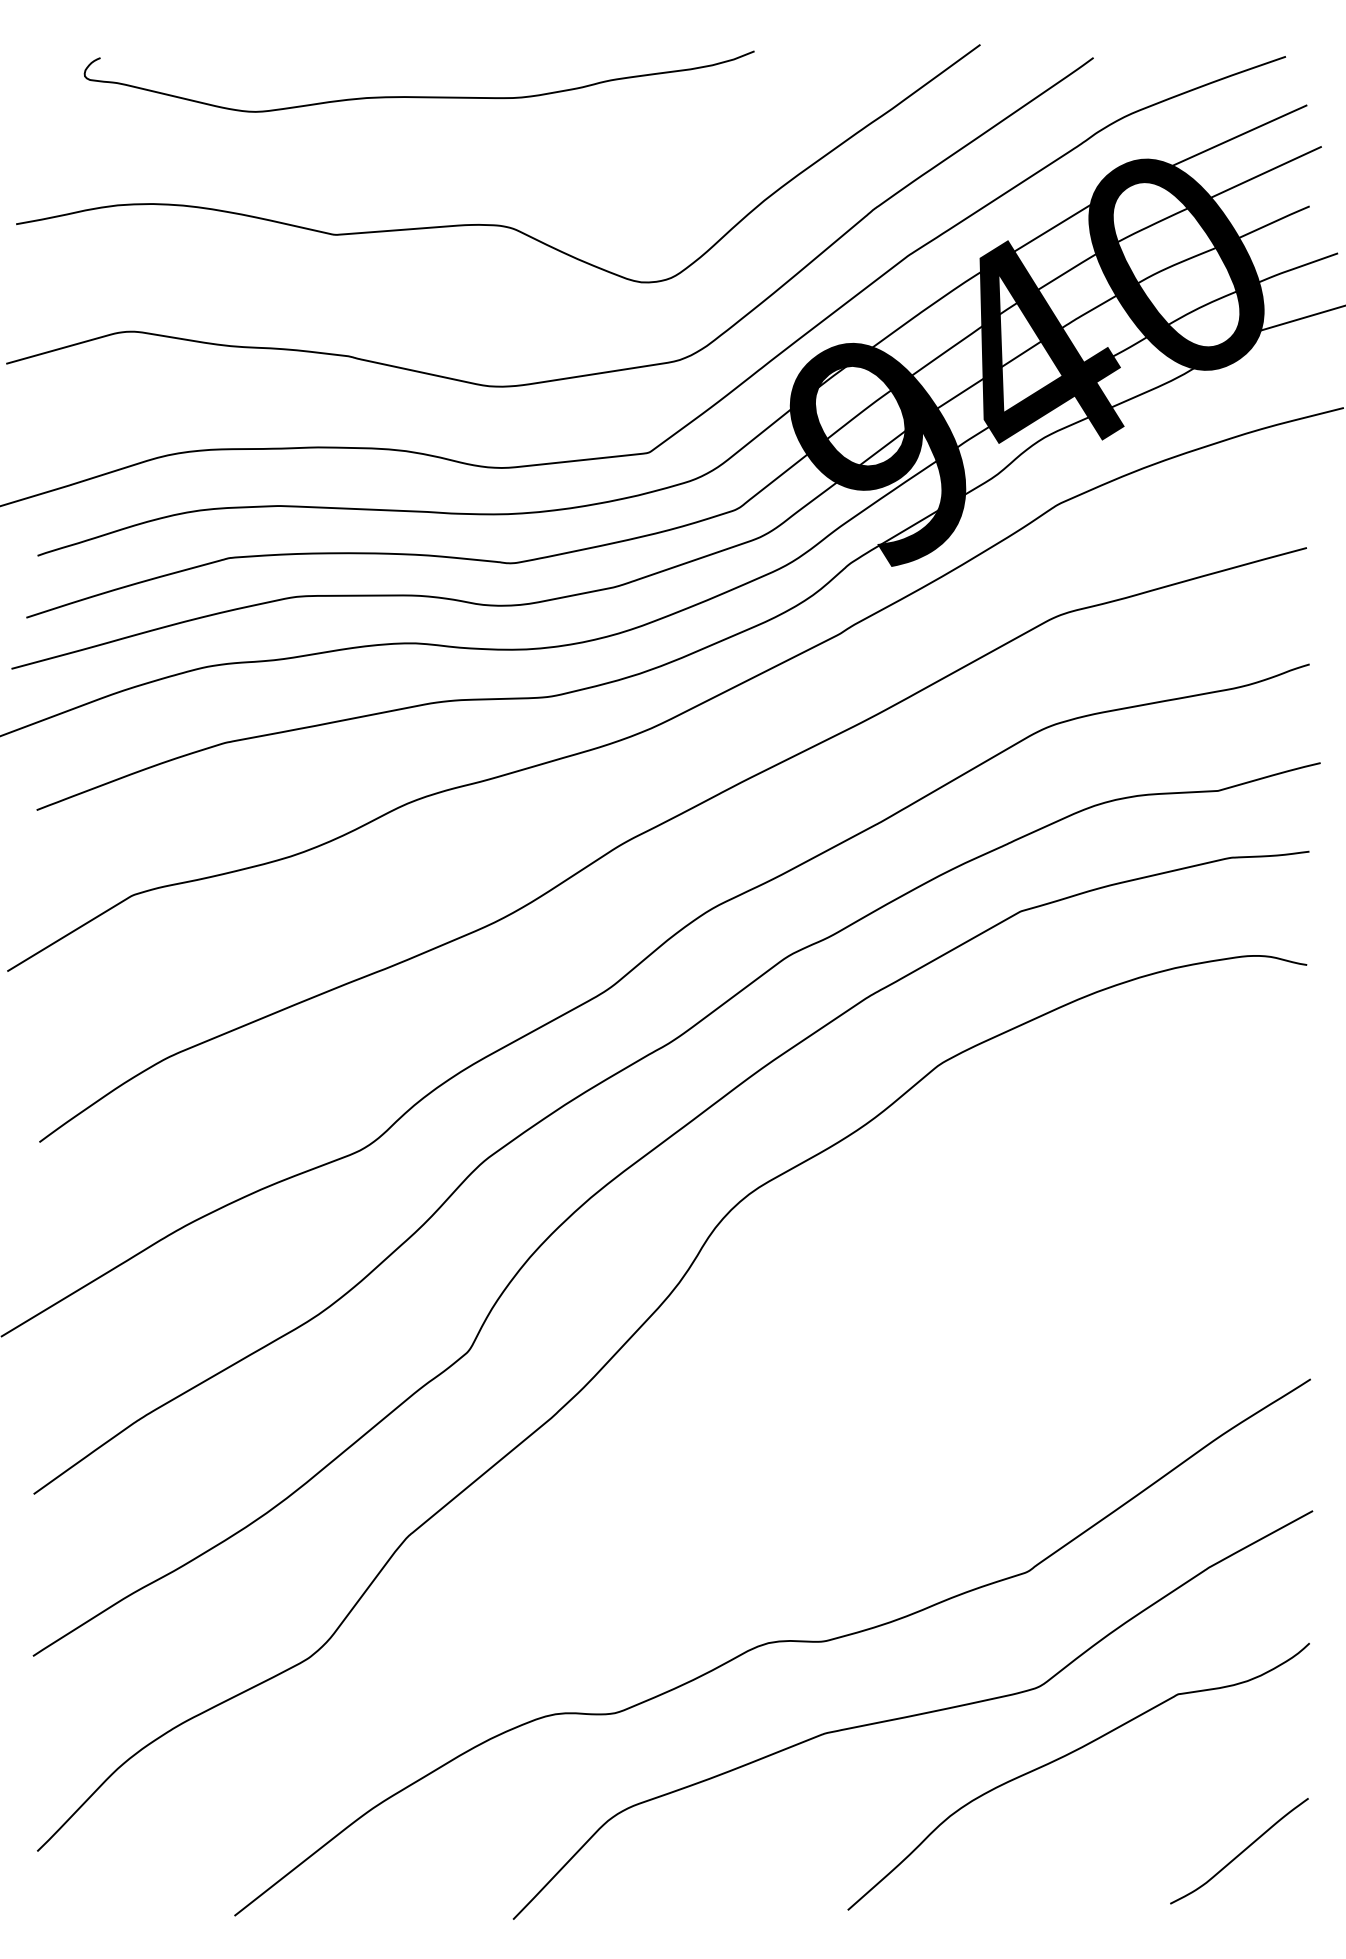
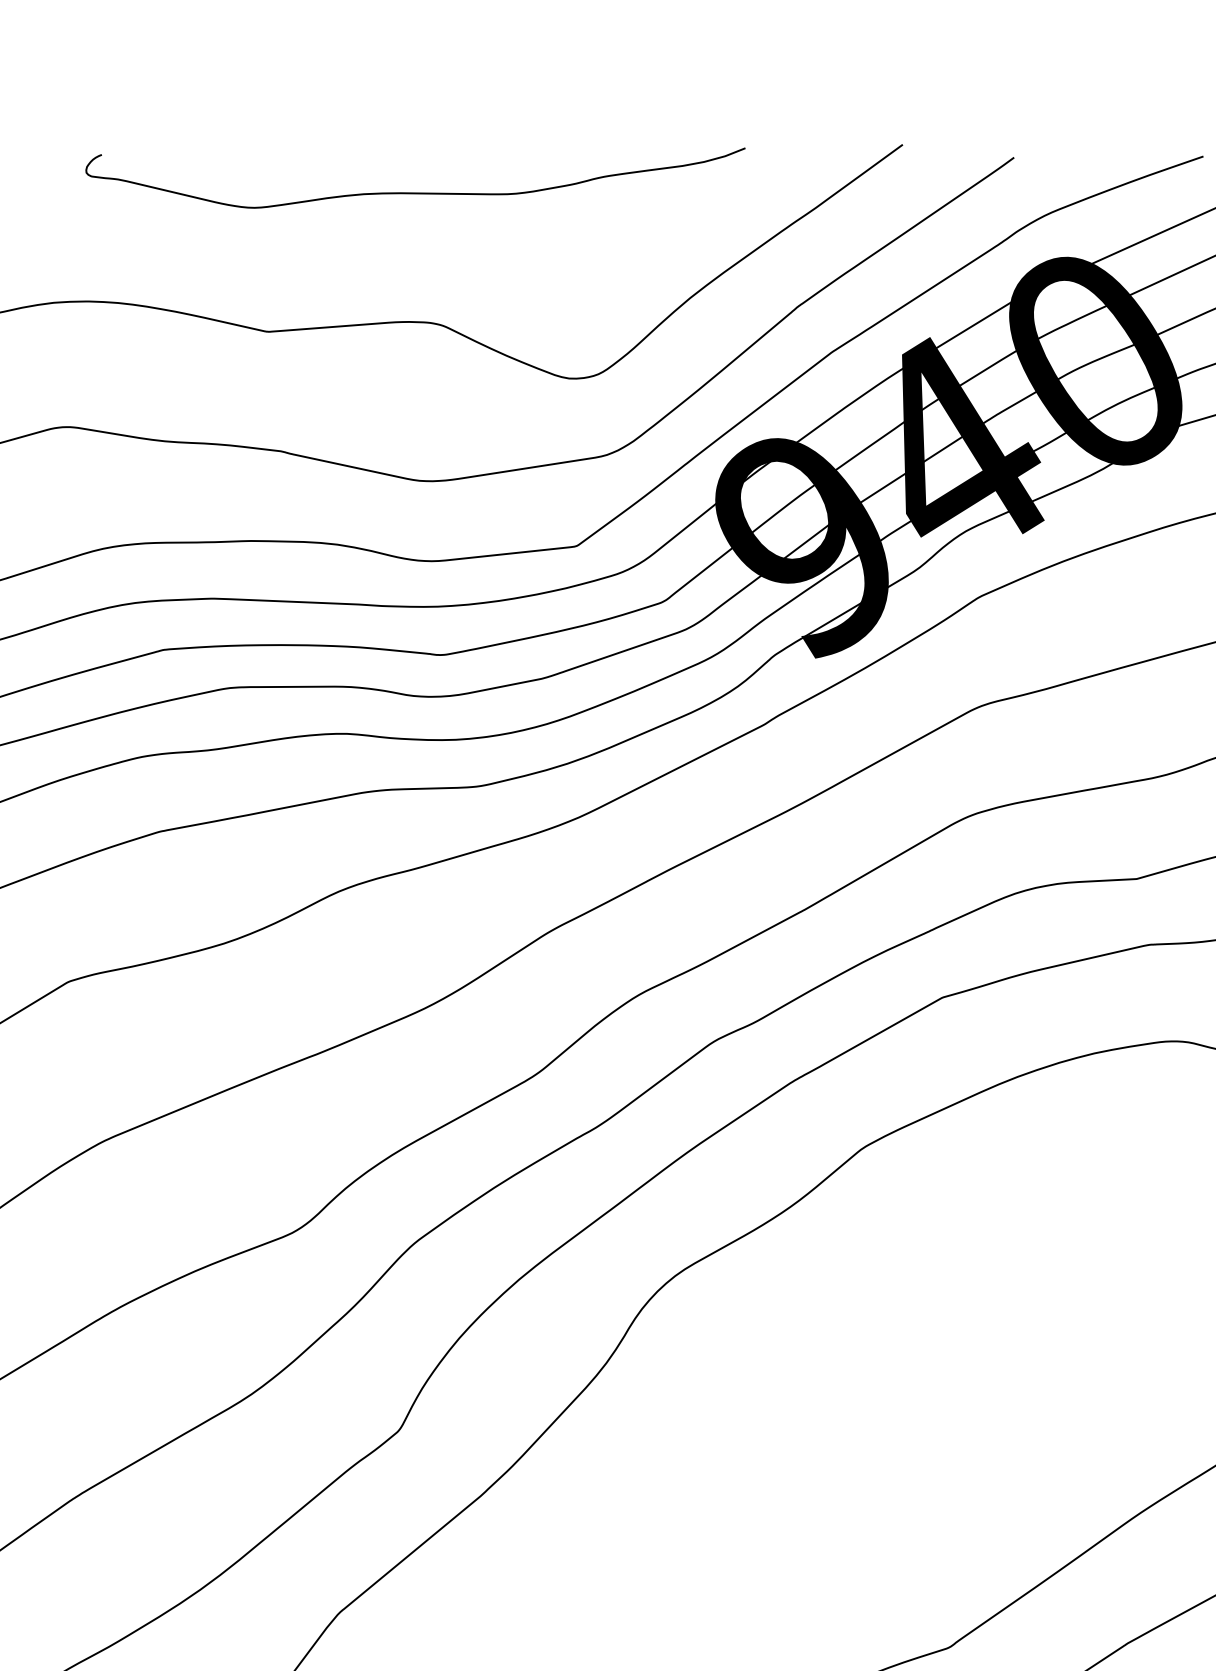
curve: (418, 96) -> (414, 192), moved

